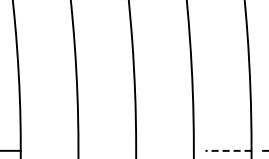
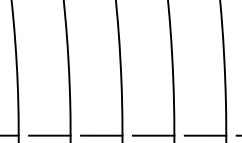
line: (55, 150) -> (49, 135), added
line: (113, 150) -> (102, 135), added
line: (170, 150) -> (153, 135), added
line: (228, 150) -> (205, 135), dashed -> solid

